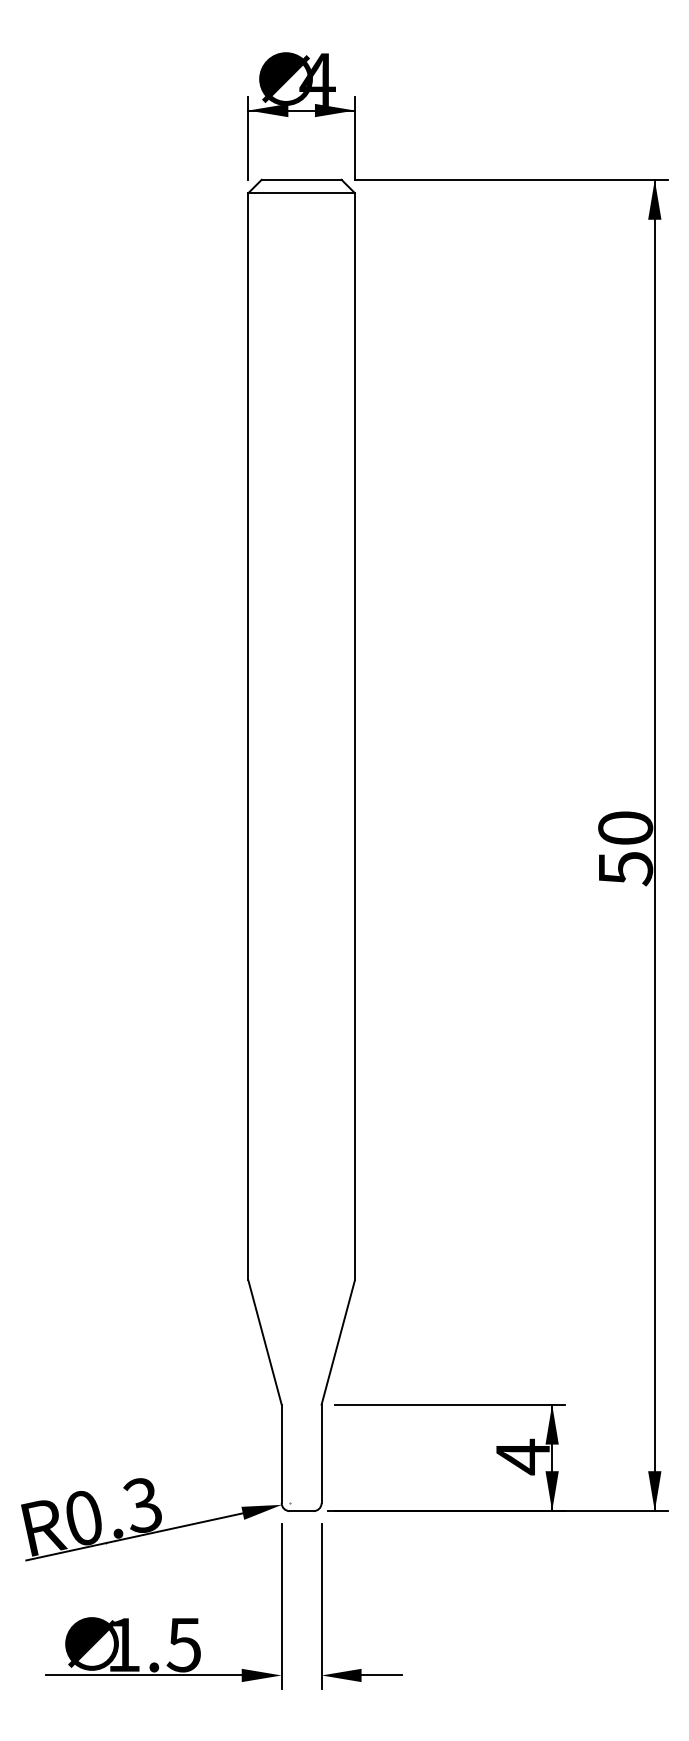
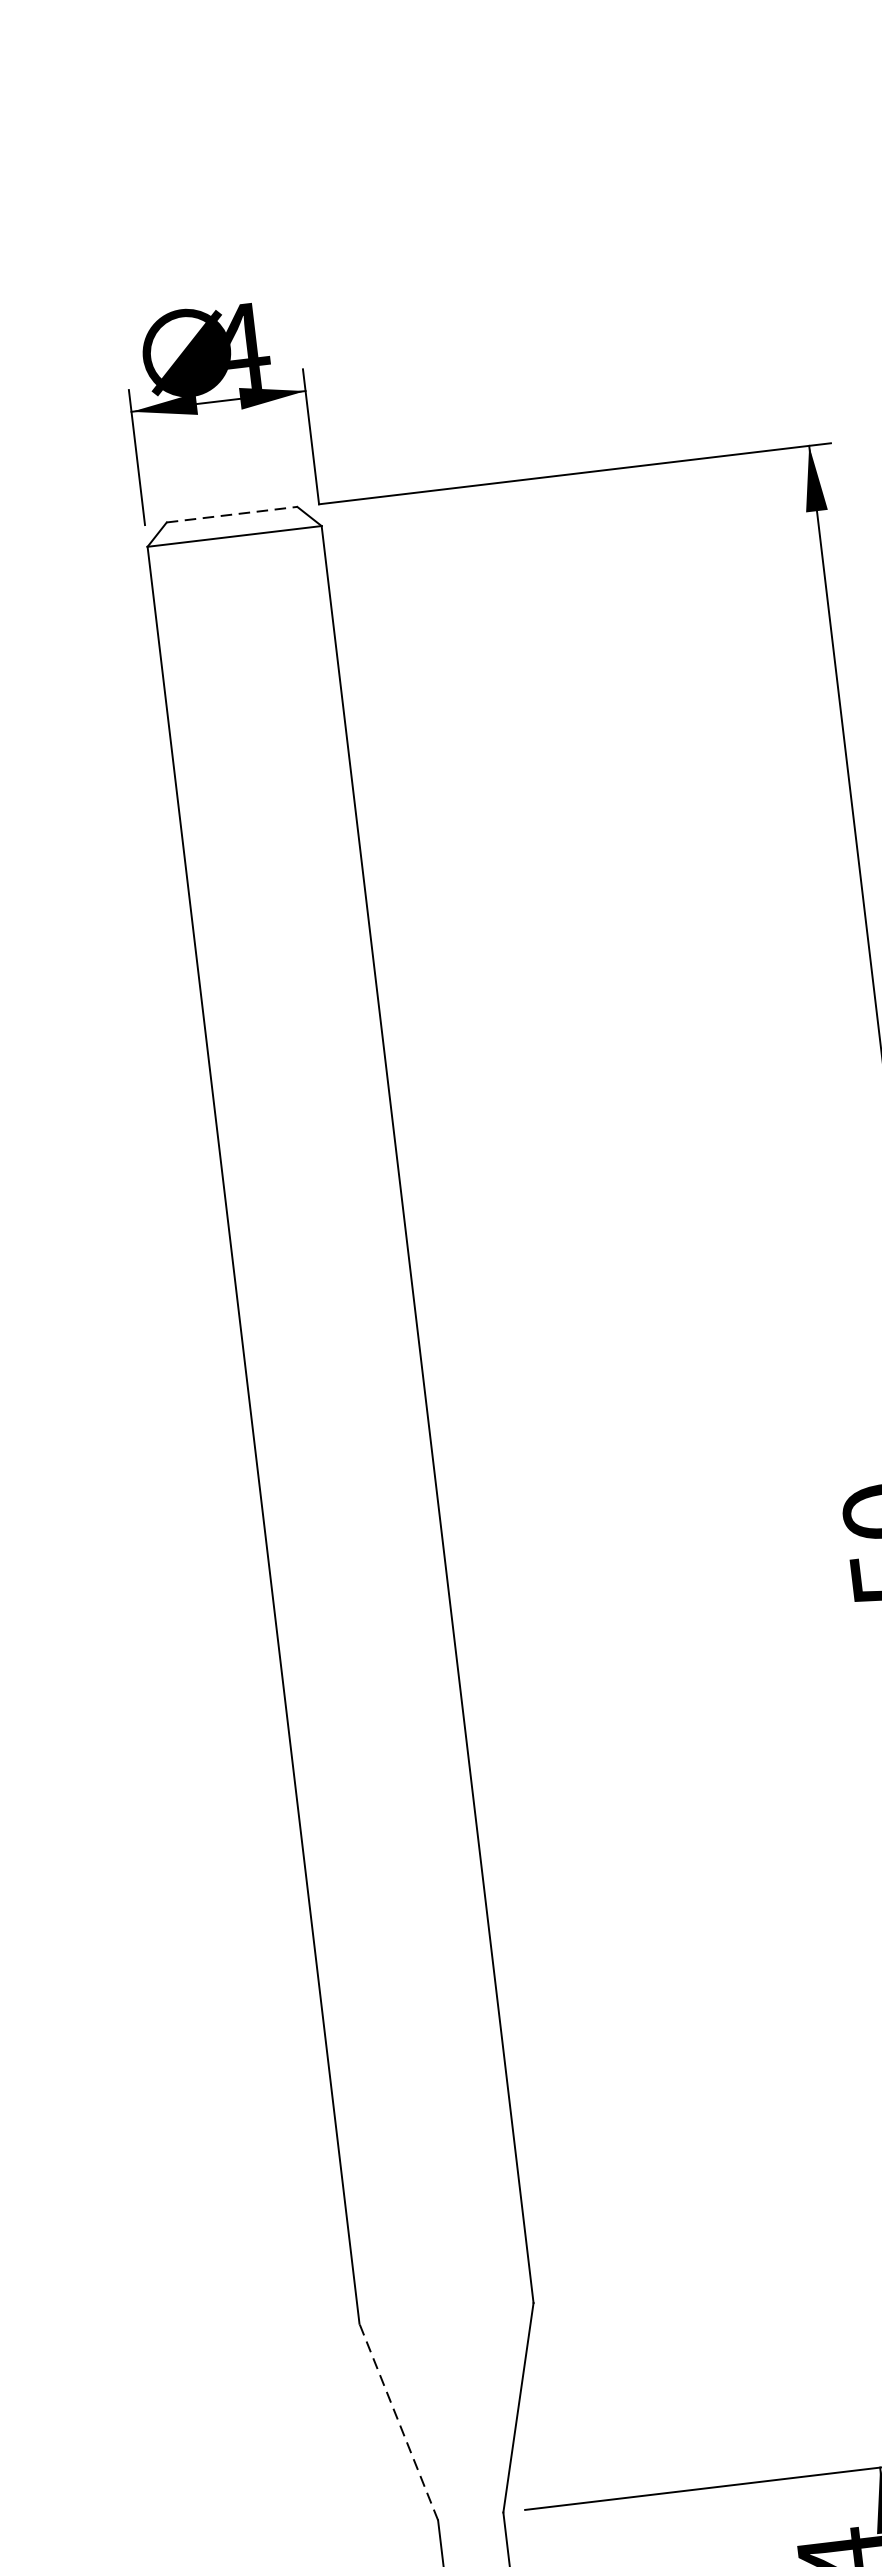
line: (301, 179) -> (231, 514), solid -> dashed
line: (264, 1342) -> (397, 2422), solid -> dashed

